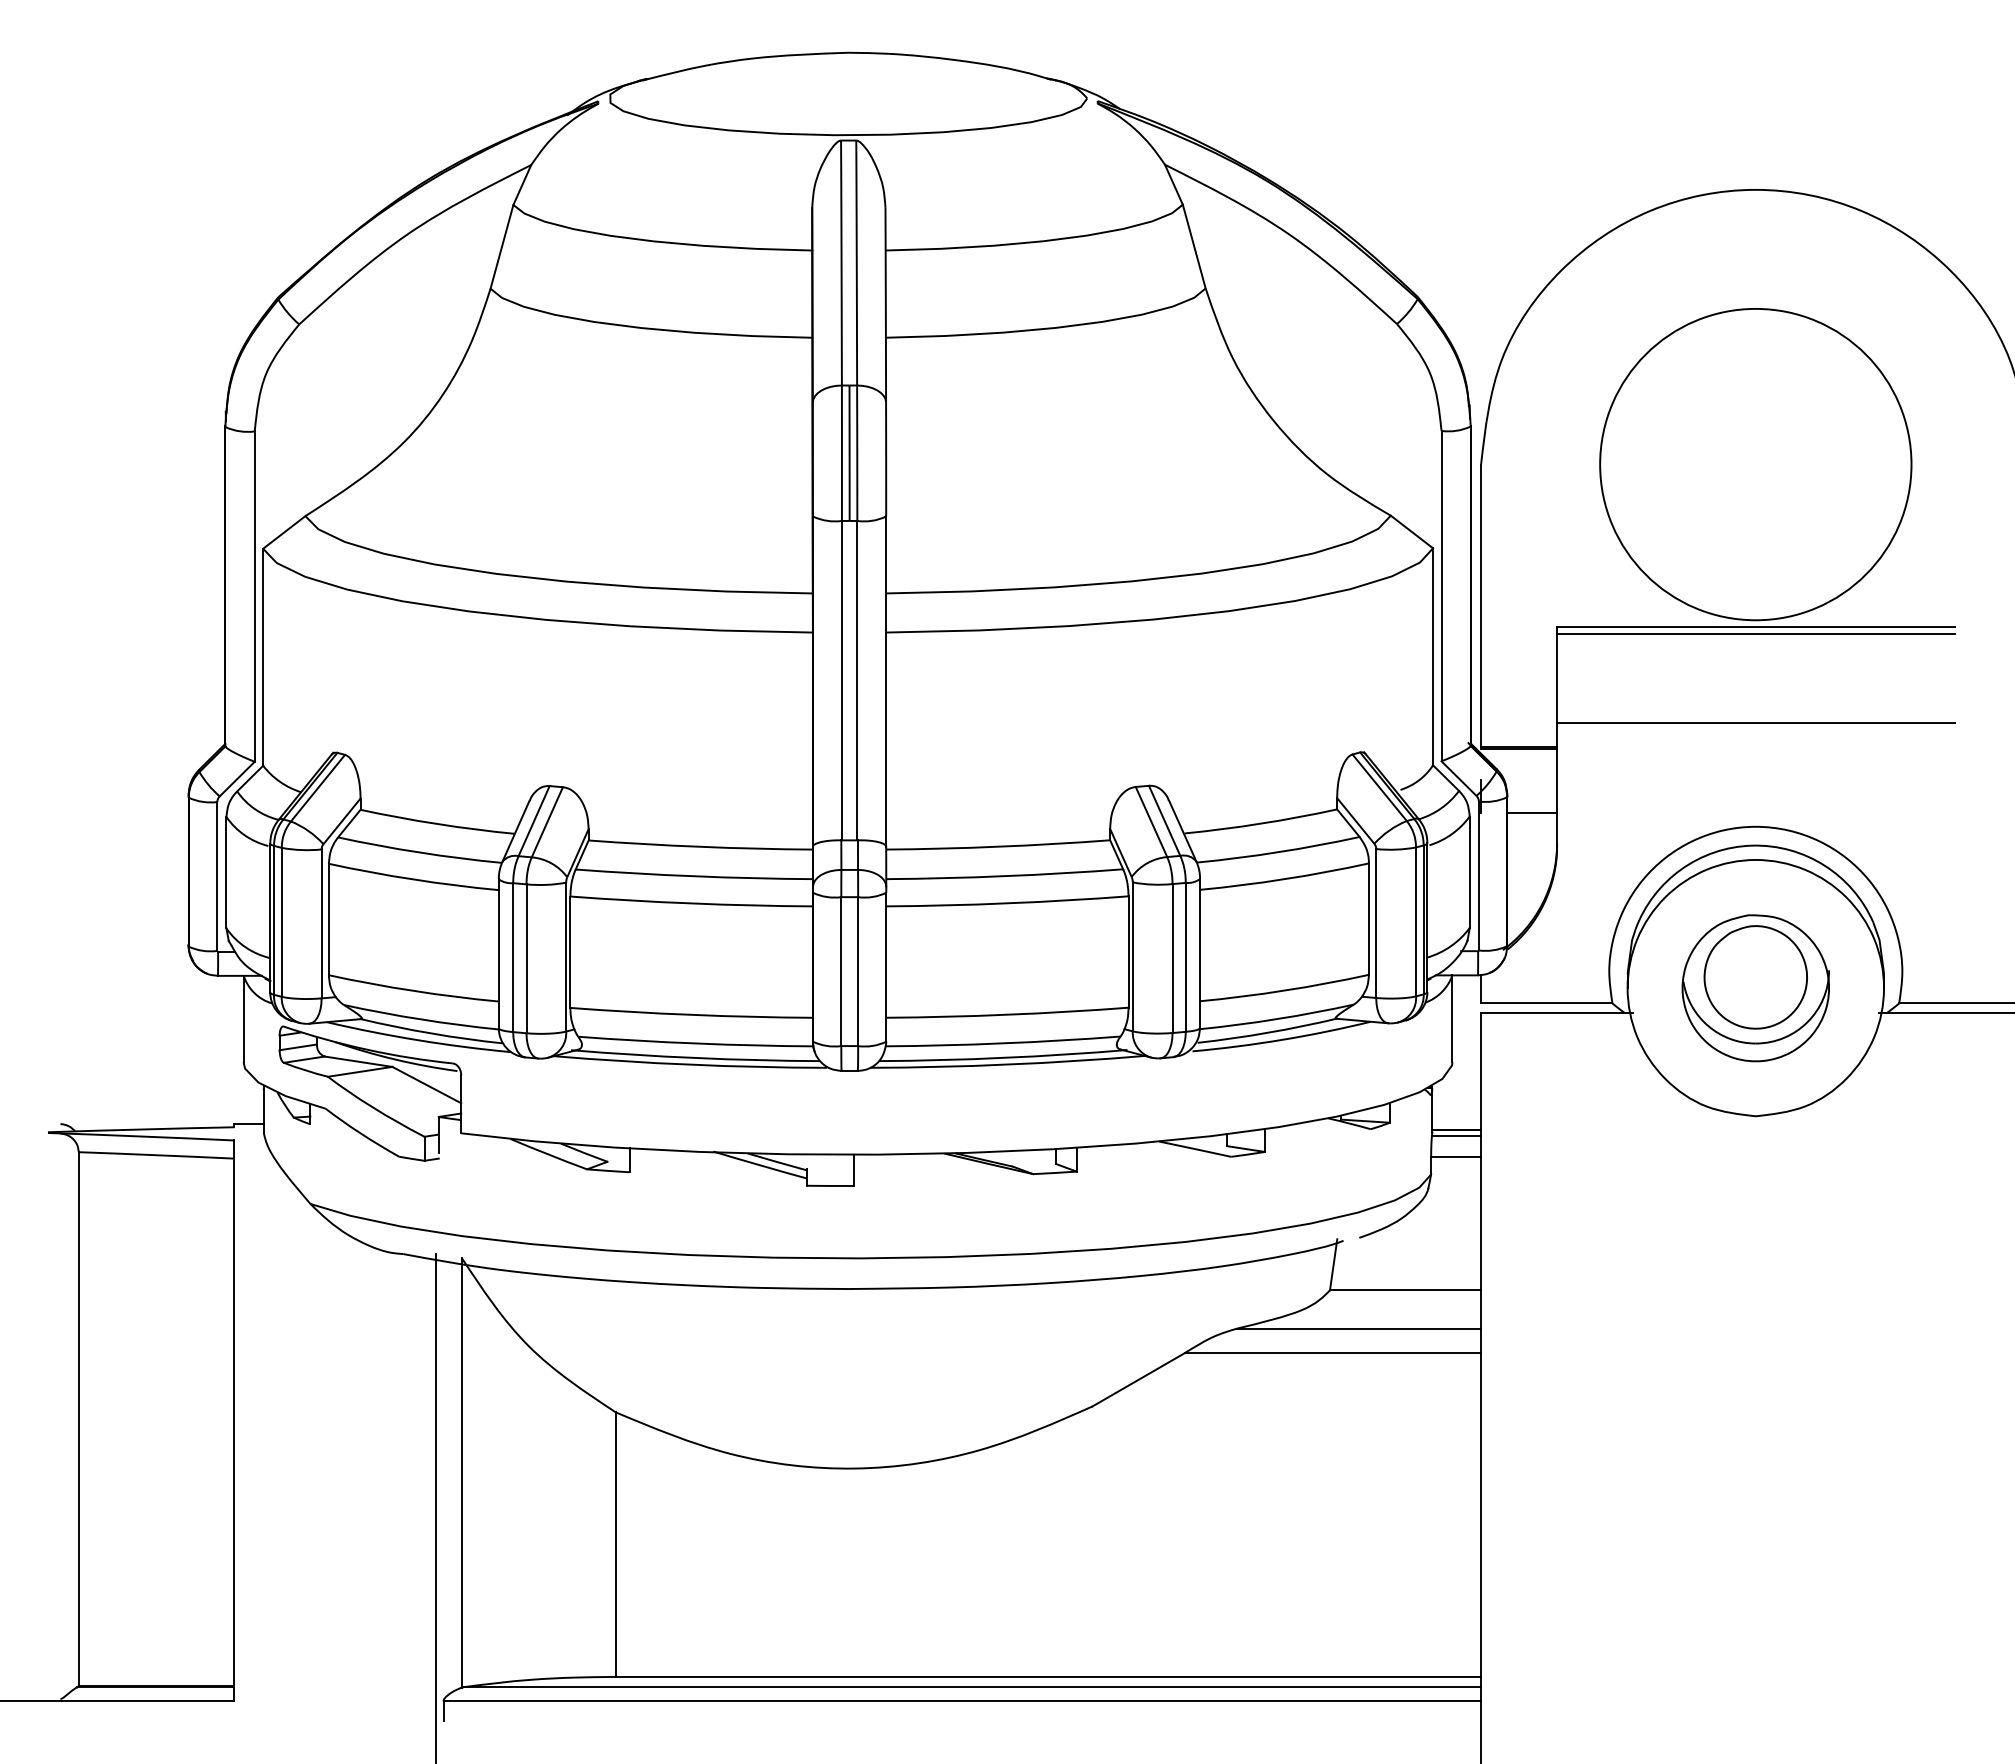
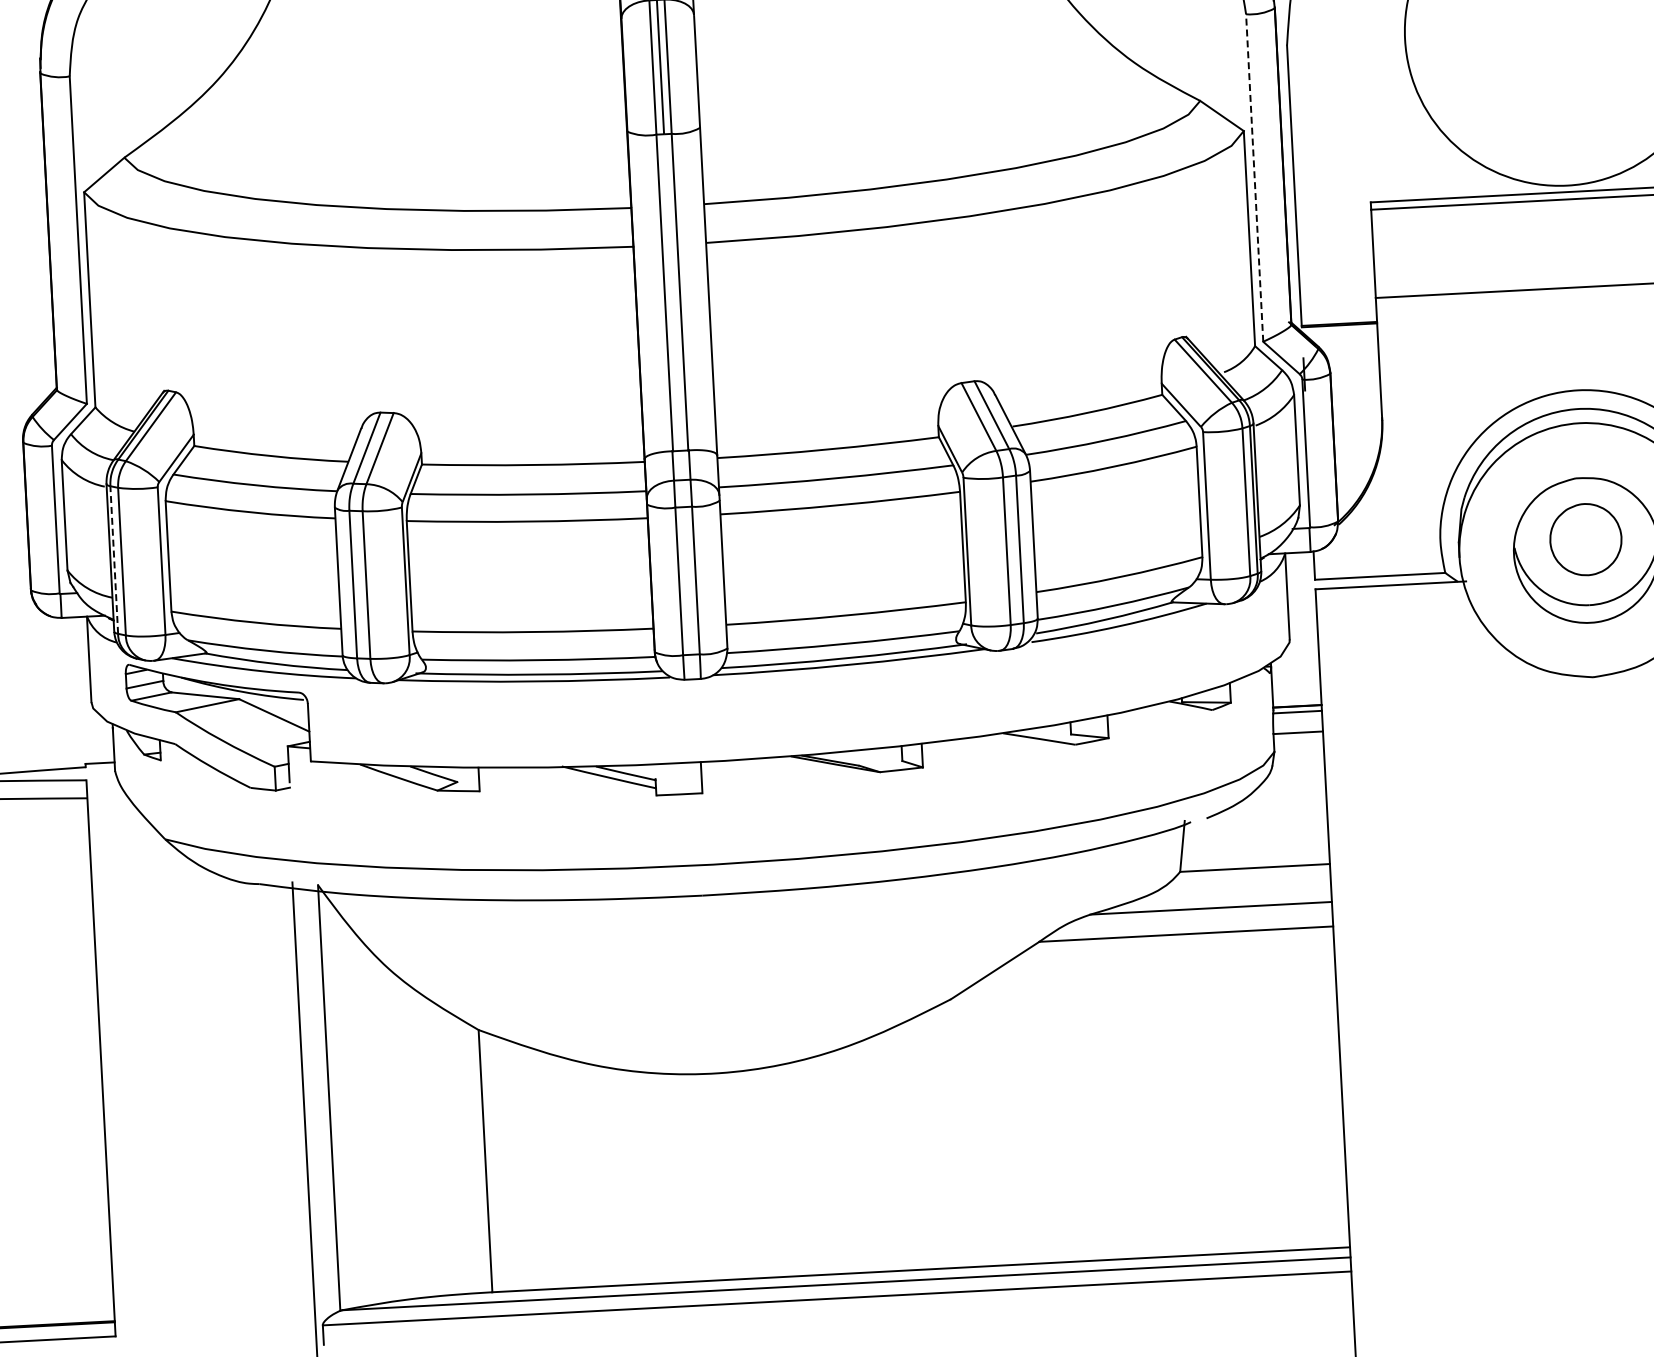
line: (1441, 595) -> (1254, 177), solid -> dashed
line: (1532, 812) -> (1356, 387), removed
line: (274, 919) -> (114, 559), solid -> dashed
part: (1755, 977) -> (1585, 539), size x0.7

